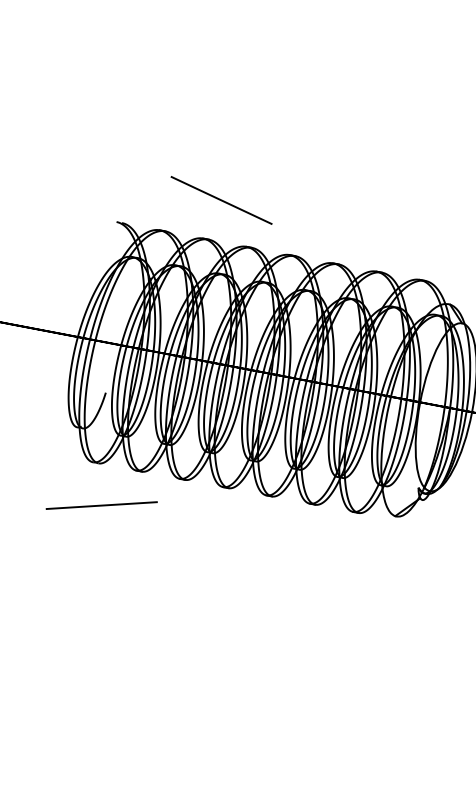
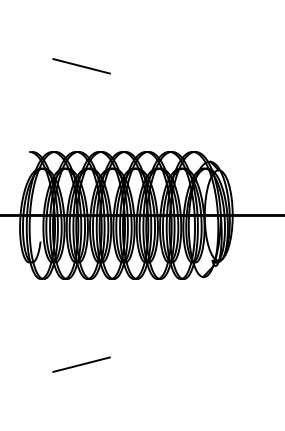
line: (221, 200) -> (81, 66), moved
line: (101, 505) -> (81, 364), moved

